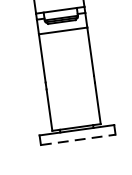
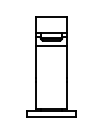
line: (78, 140) -> (51, 117), dashed -> solid

